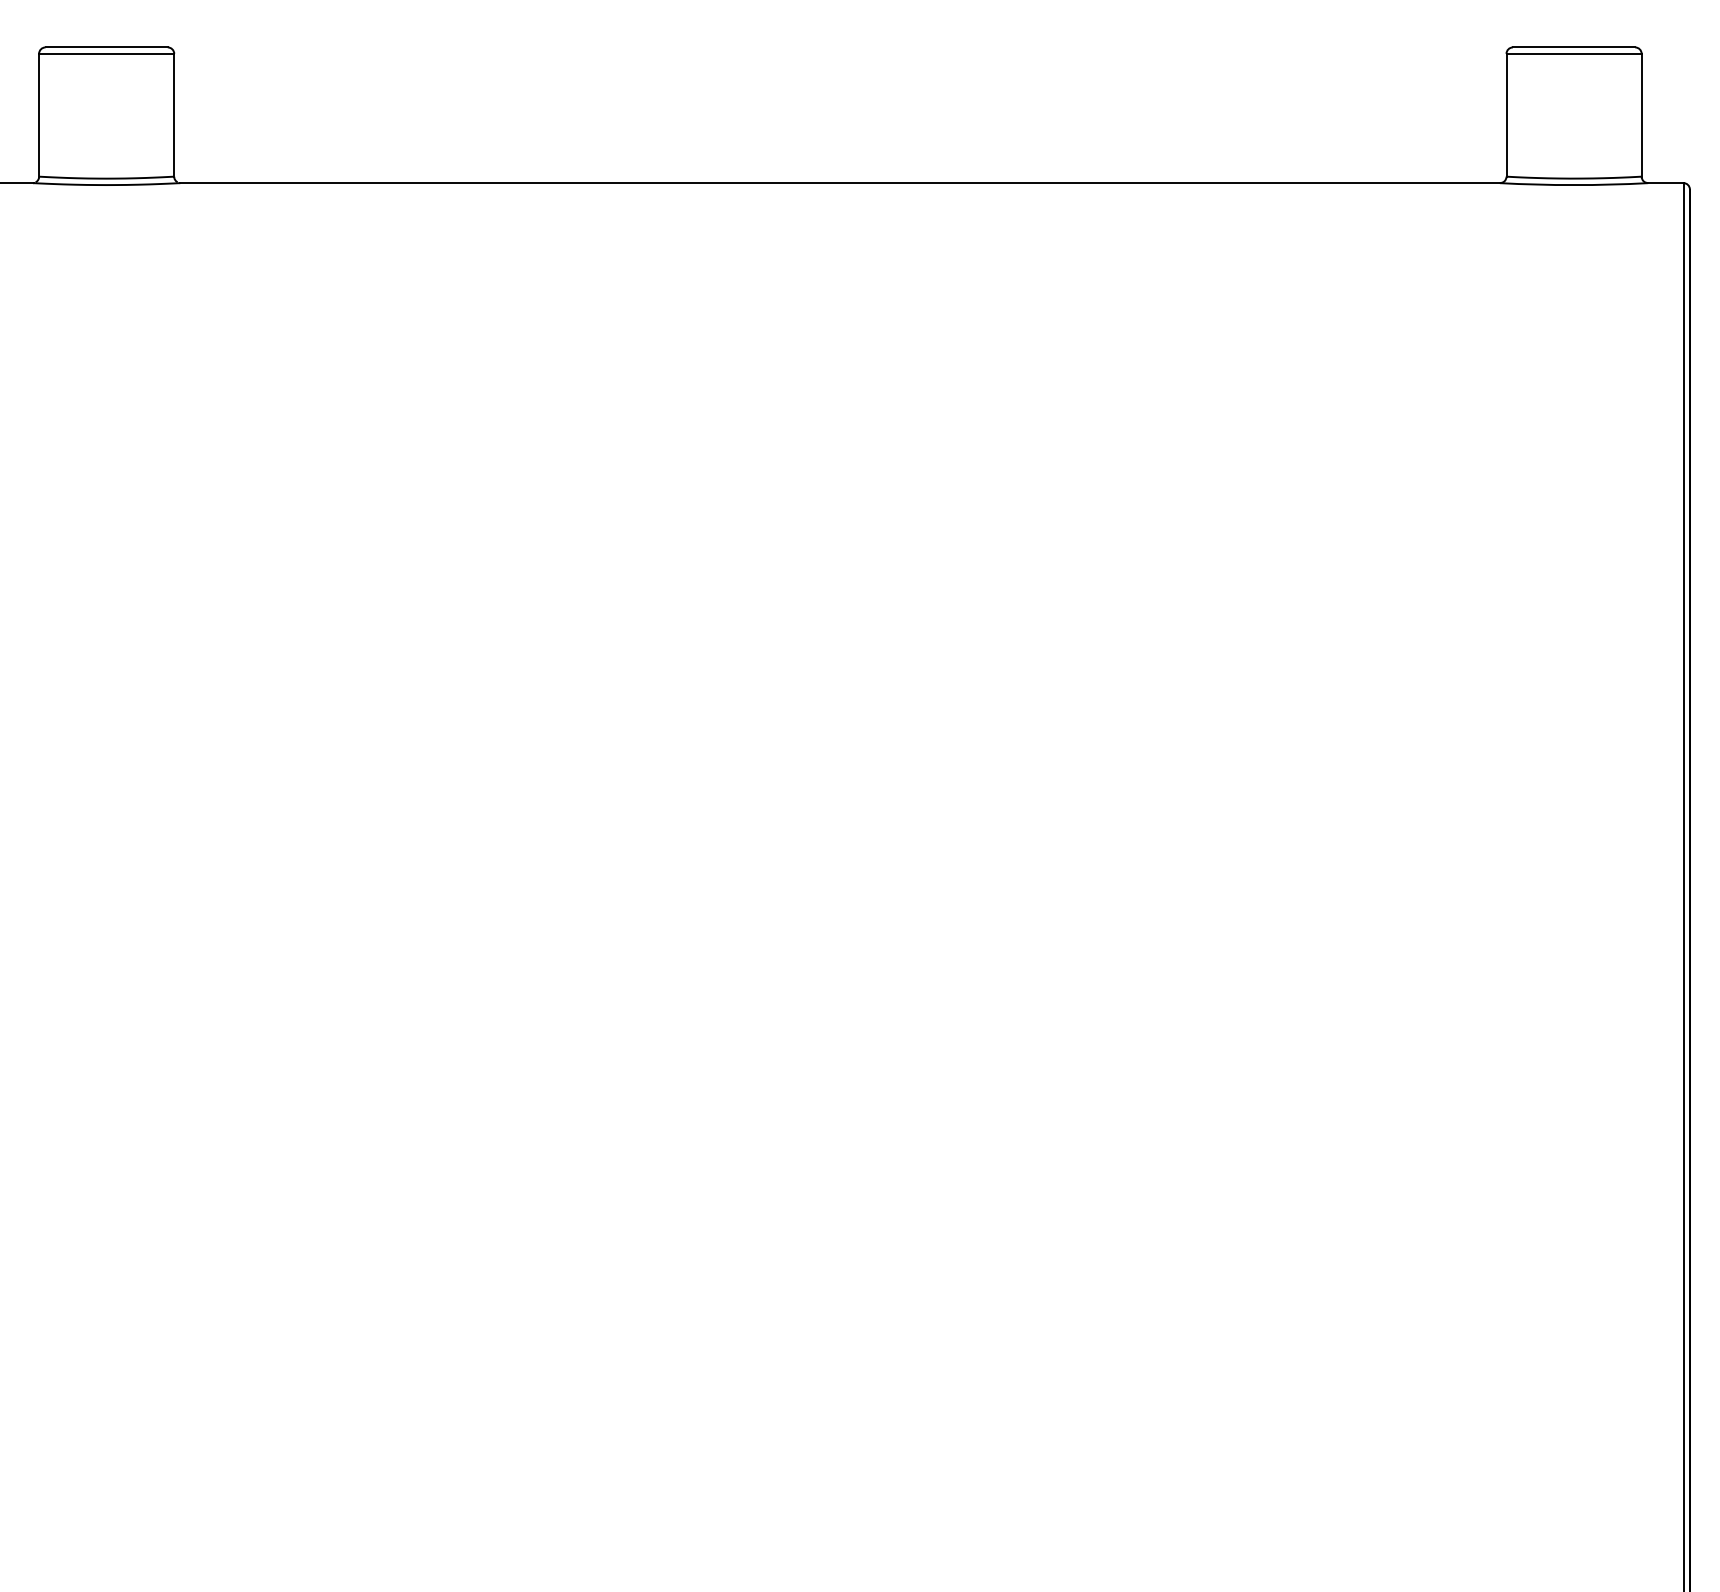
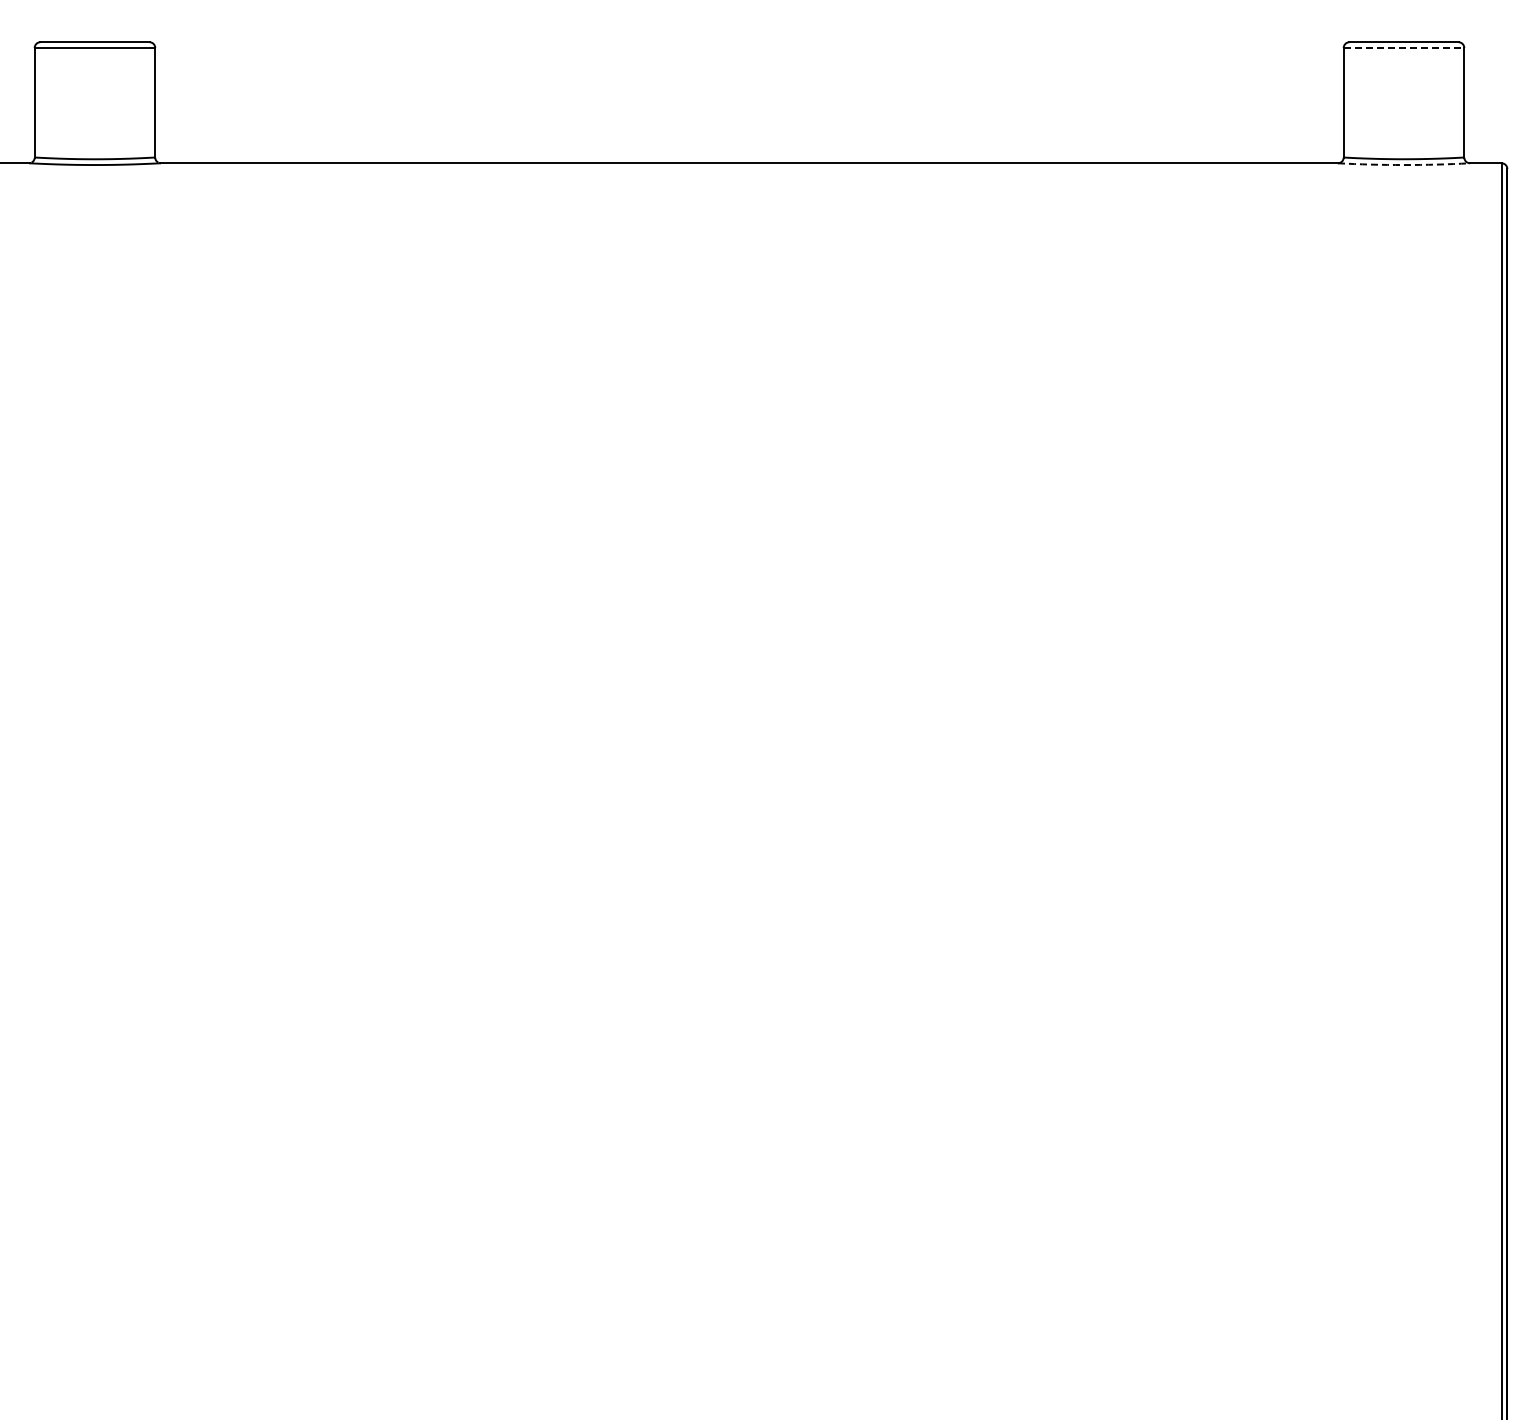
line: (1574, 53) -> (1404, 47), solid -> dashed
arc: (1573, 185) -> (1403, 165), solid -> dashed

